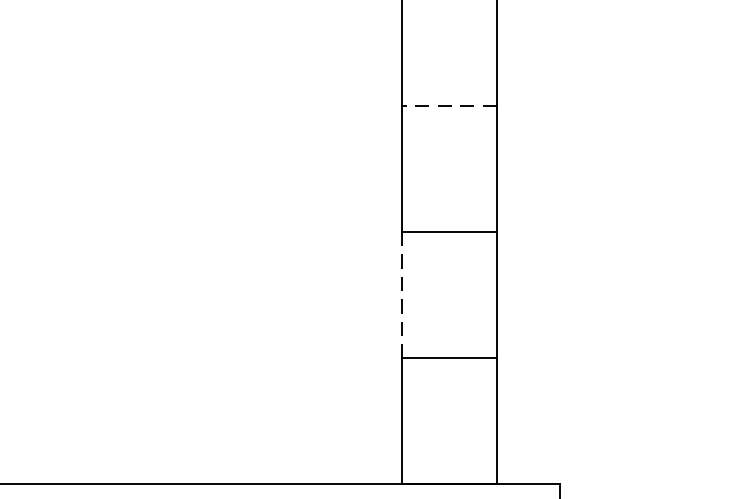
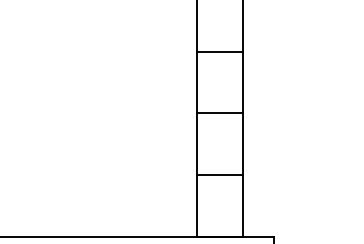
line: (449, 105) -> (219, 51), dashed -> solid
line: (402, 295) -> (196, 144), dashed -> solid

